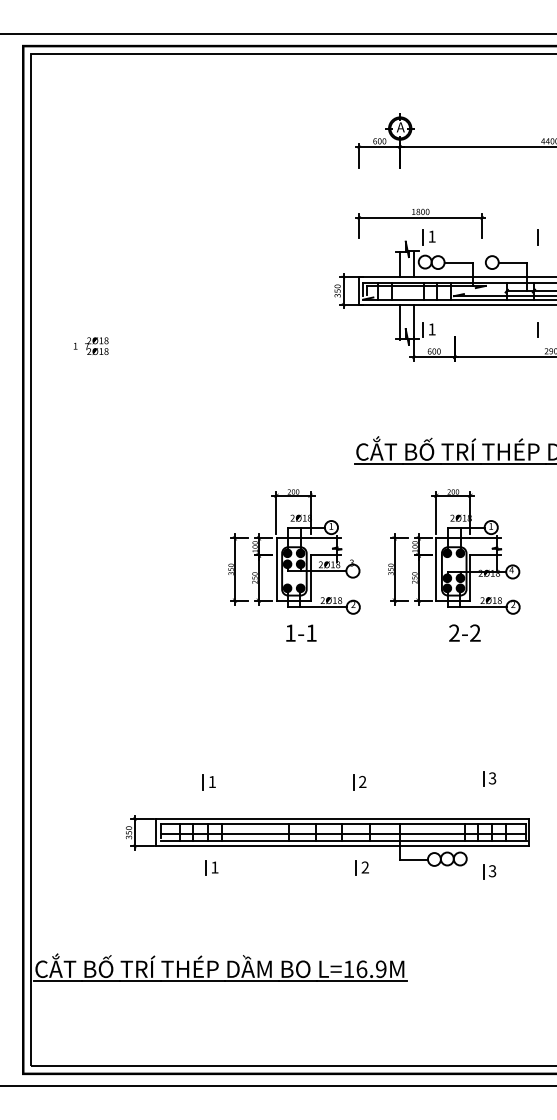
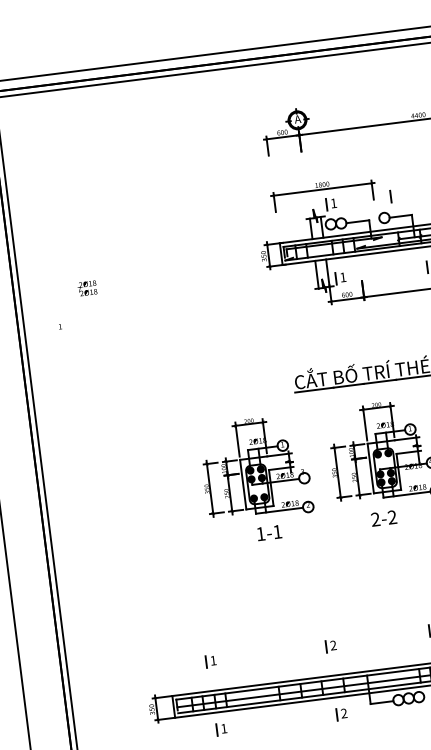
line: (537, 237) -> (390, 196), moved
text: (96, 345) -> (87, 287), moved
text: (464, 632) -> (383, 517), moved

